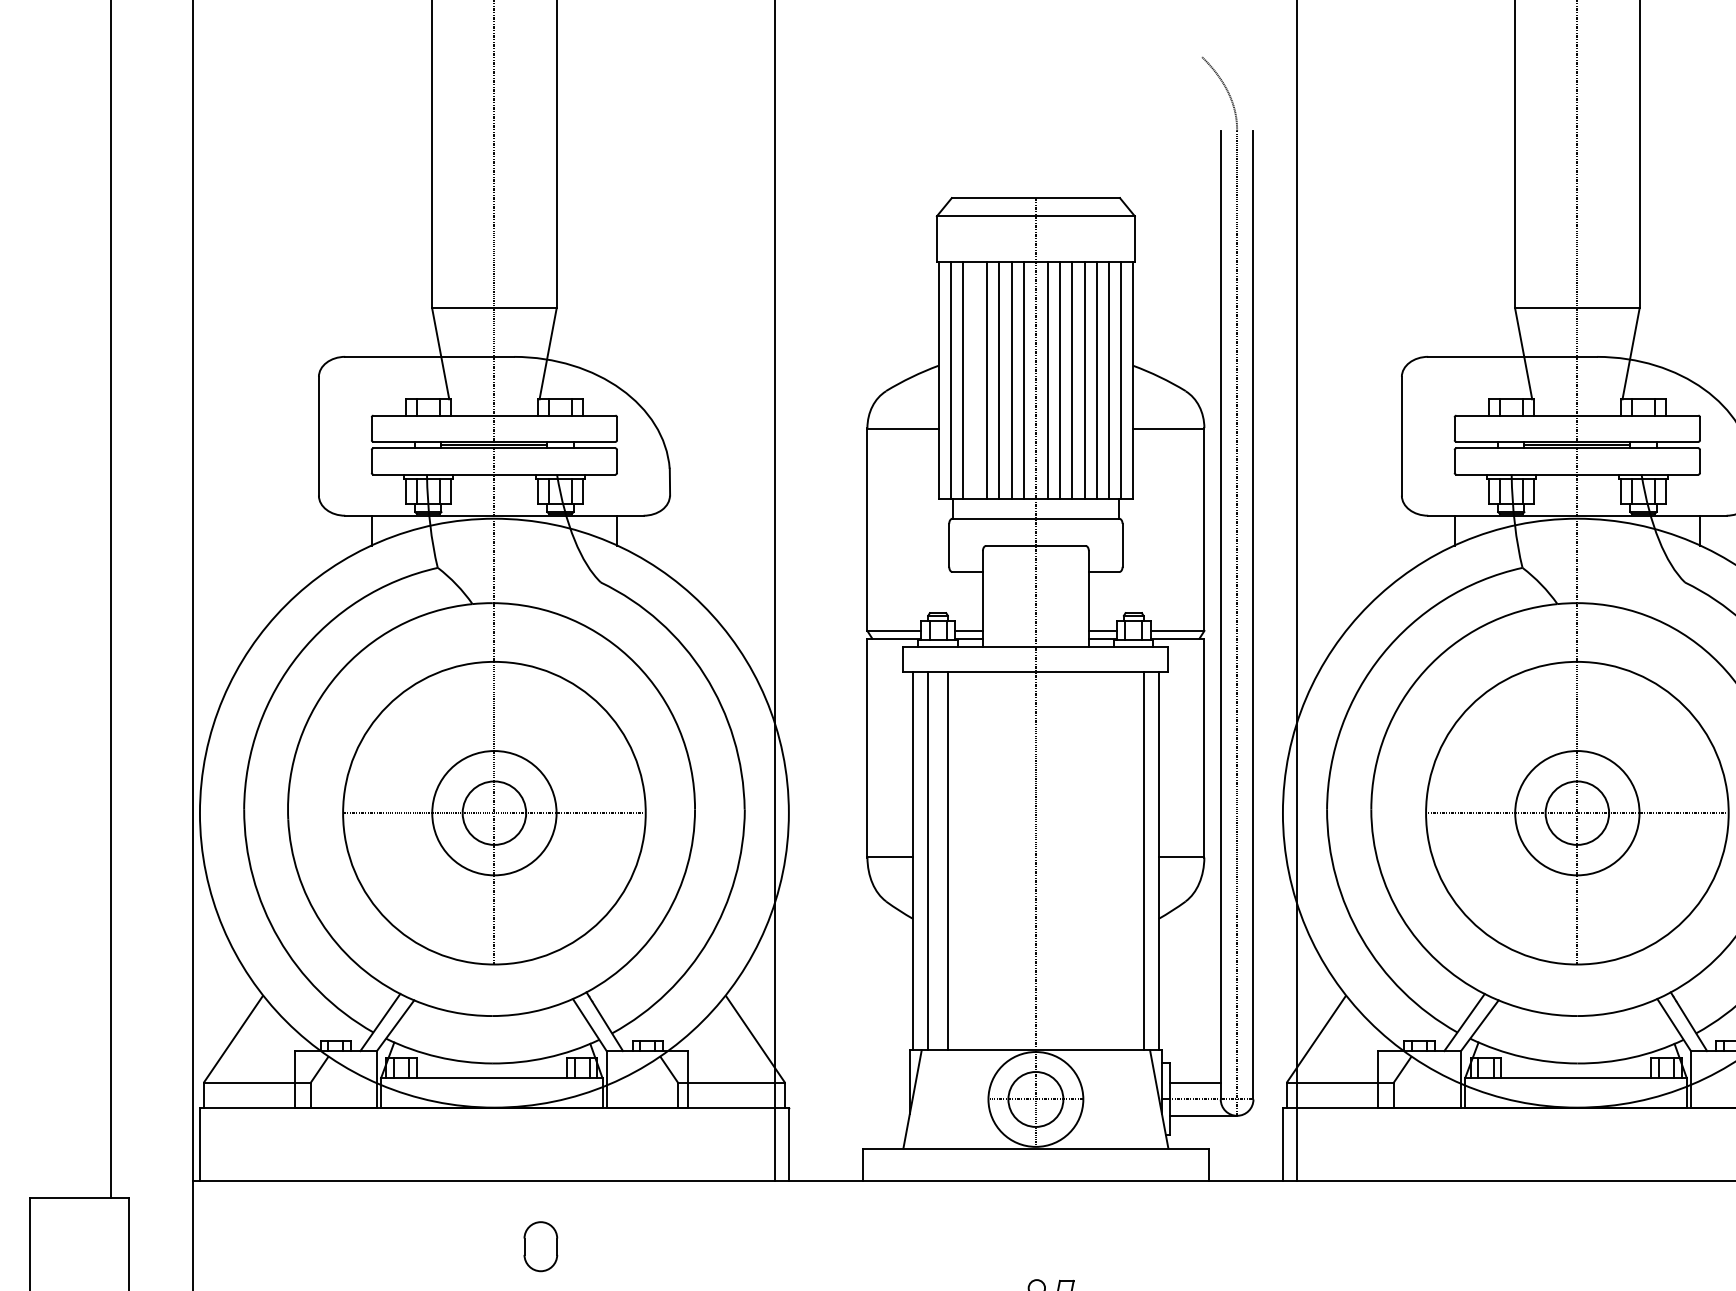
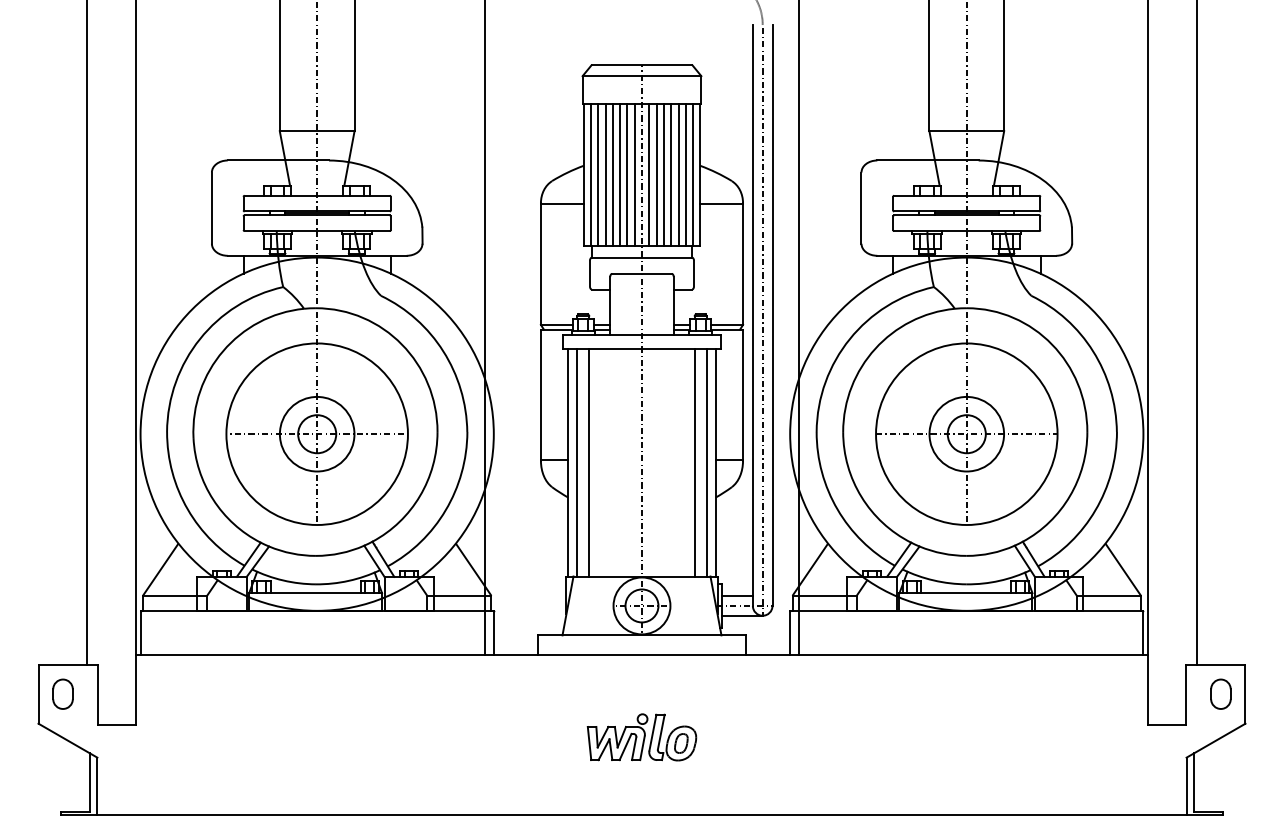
line: (975, 380) -> (605, 174), added
line: (1123, 860) -> (694, 462), added
part: (539, 1245) -> (62, 693), moved

